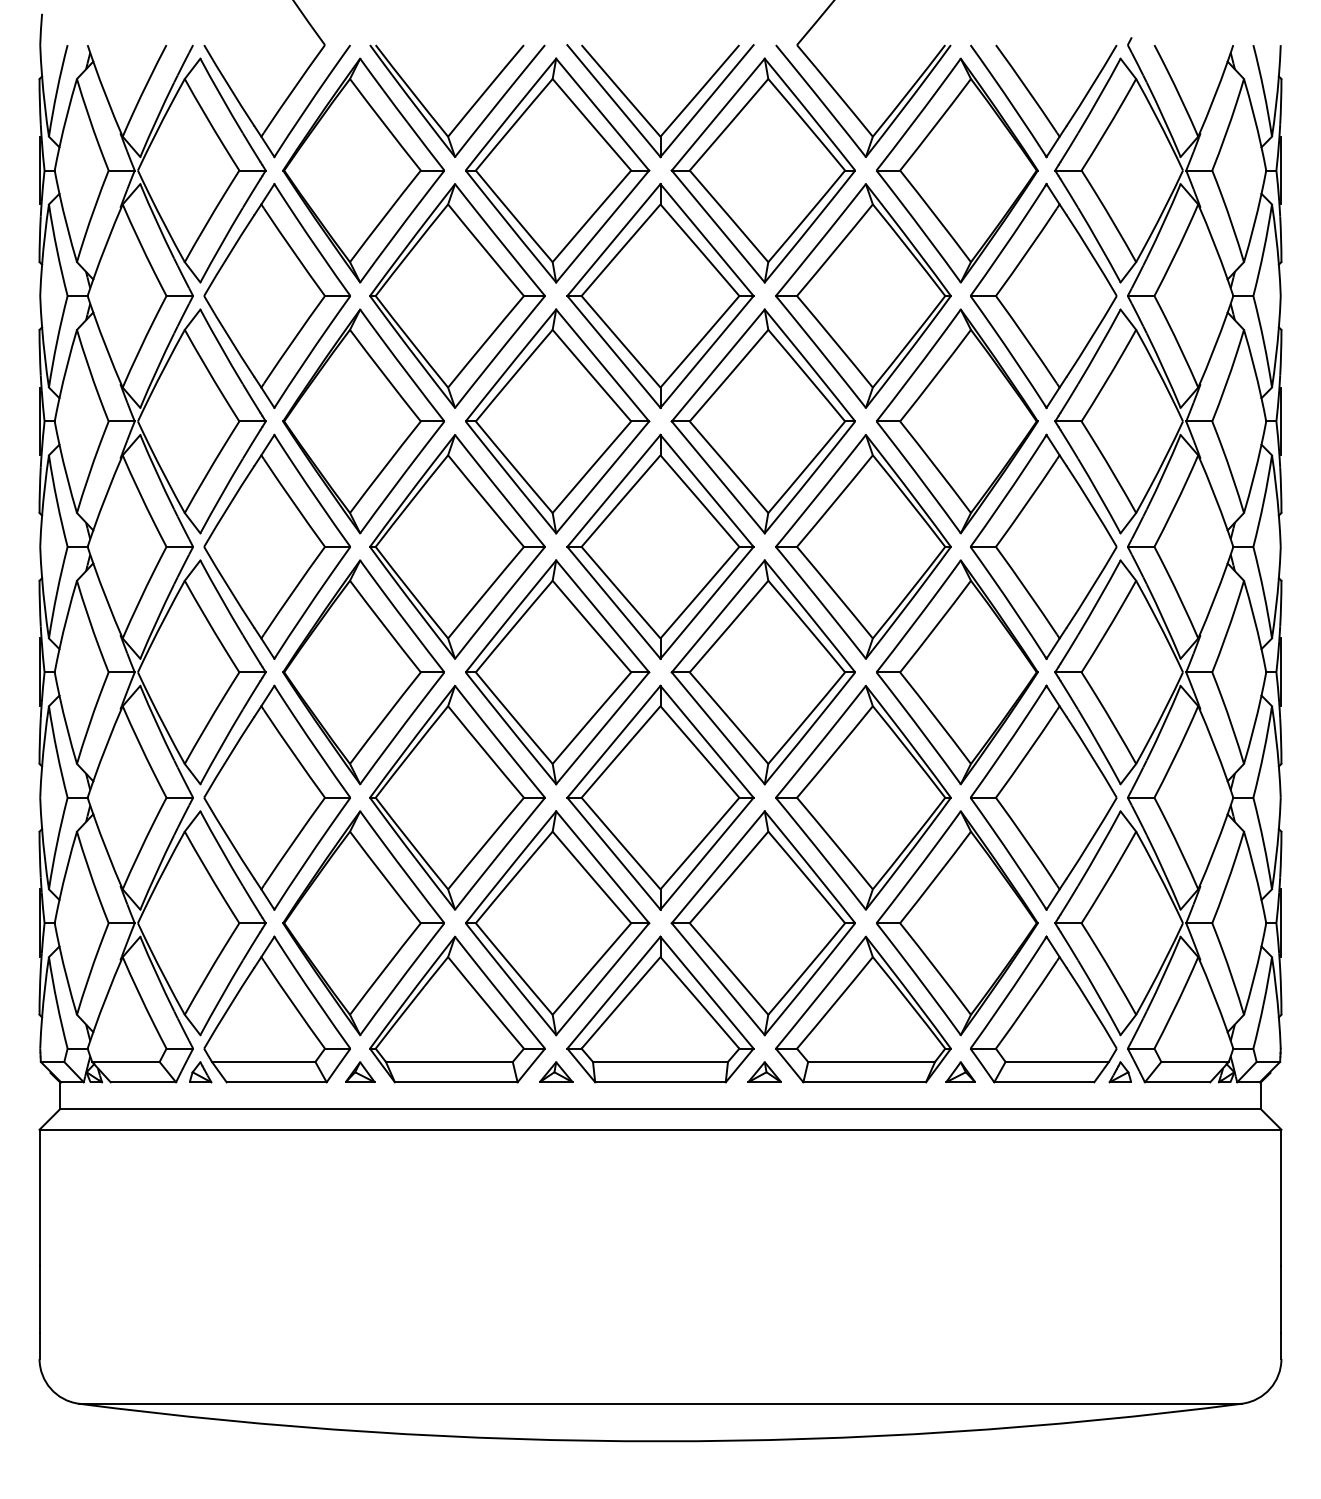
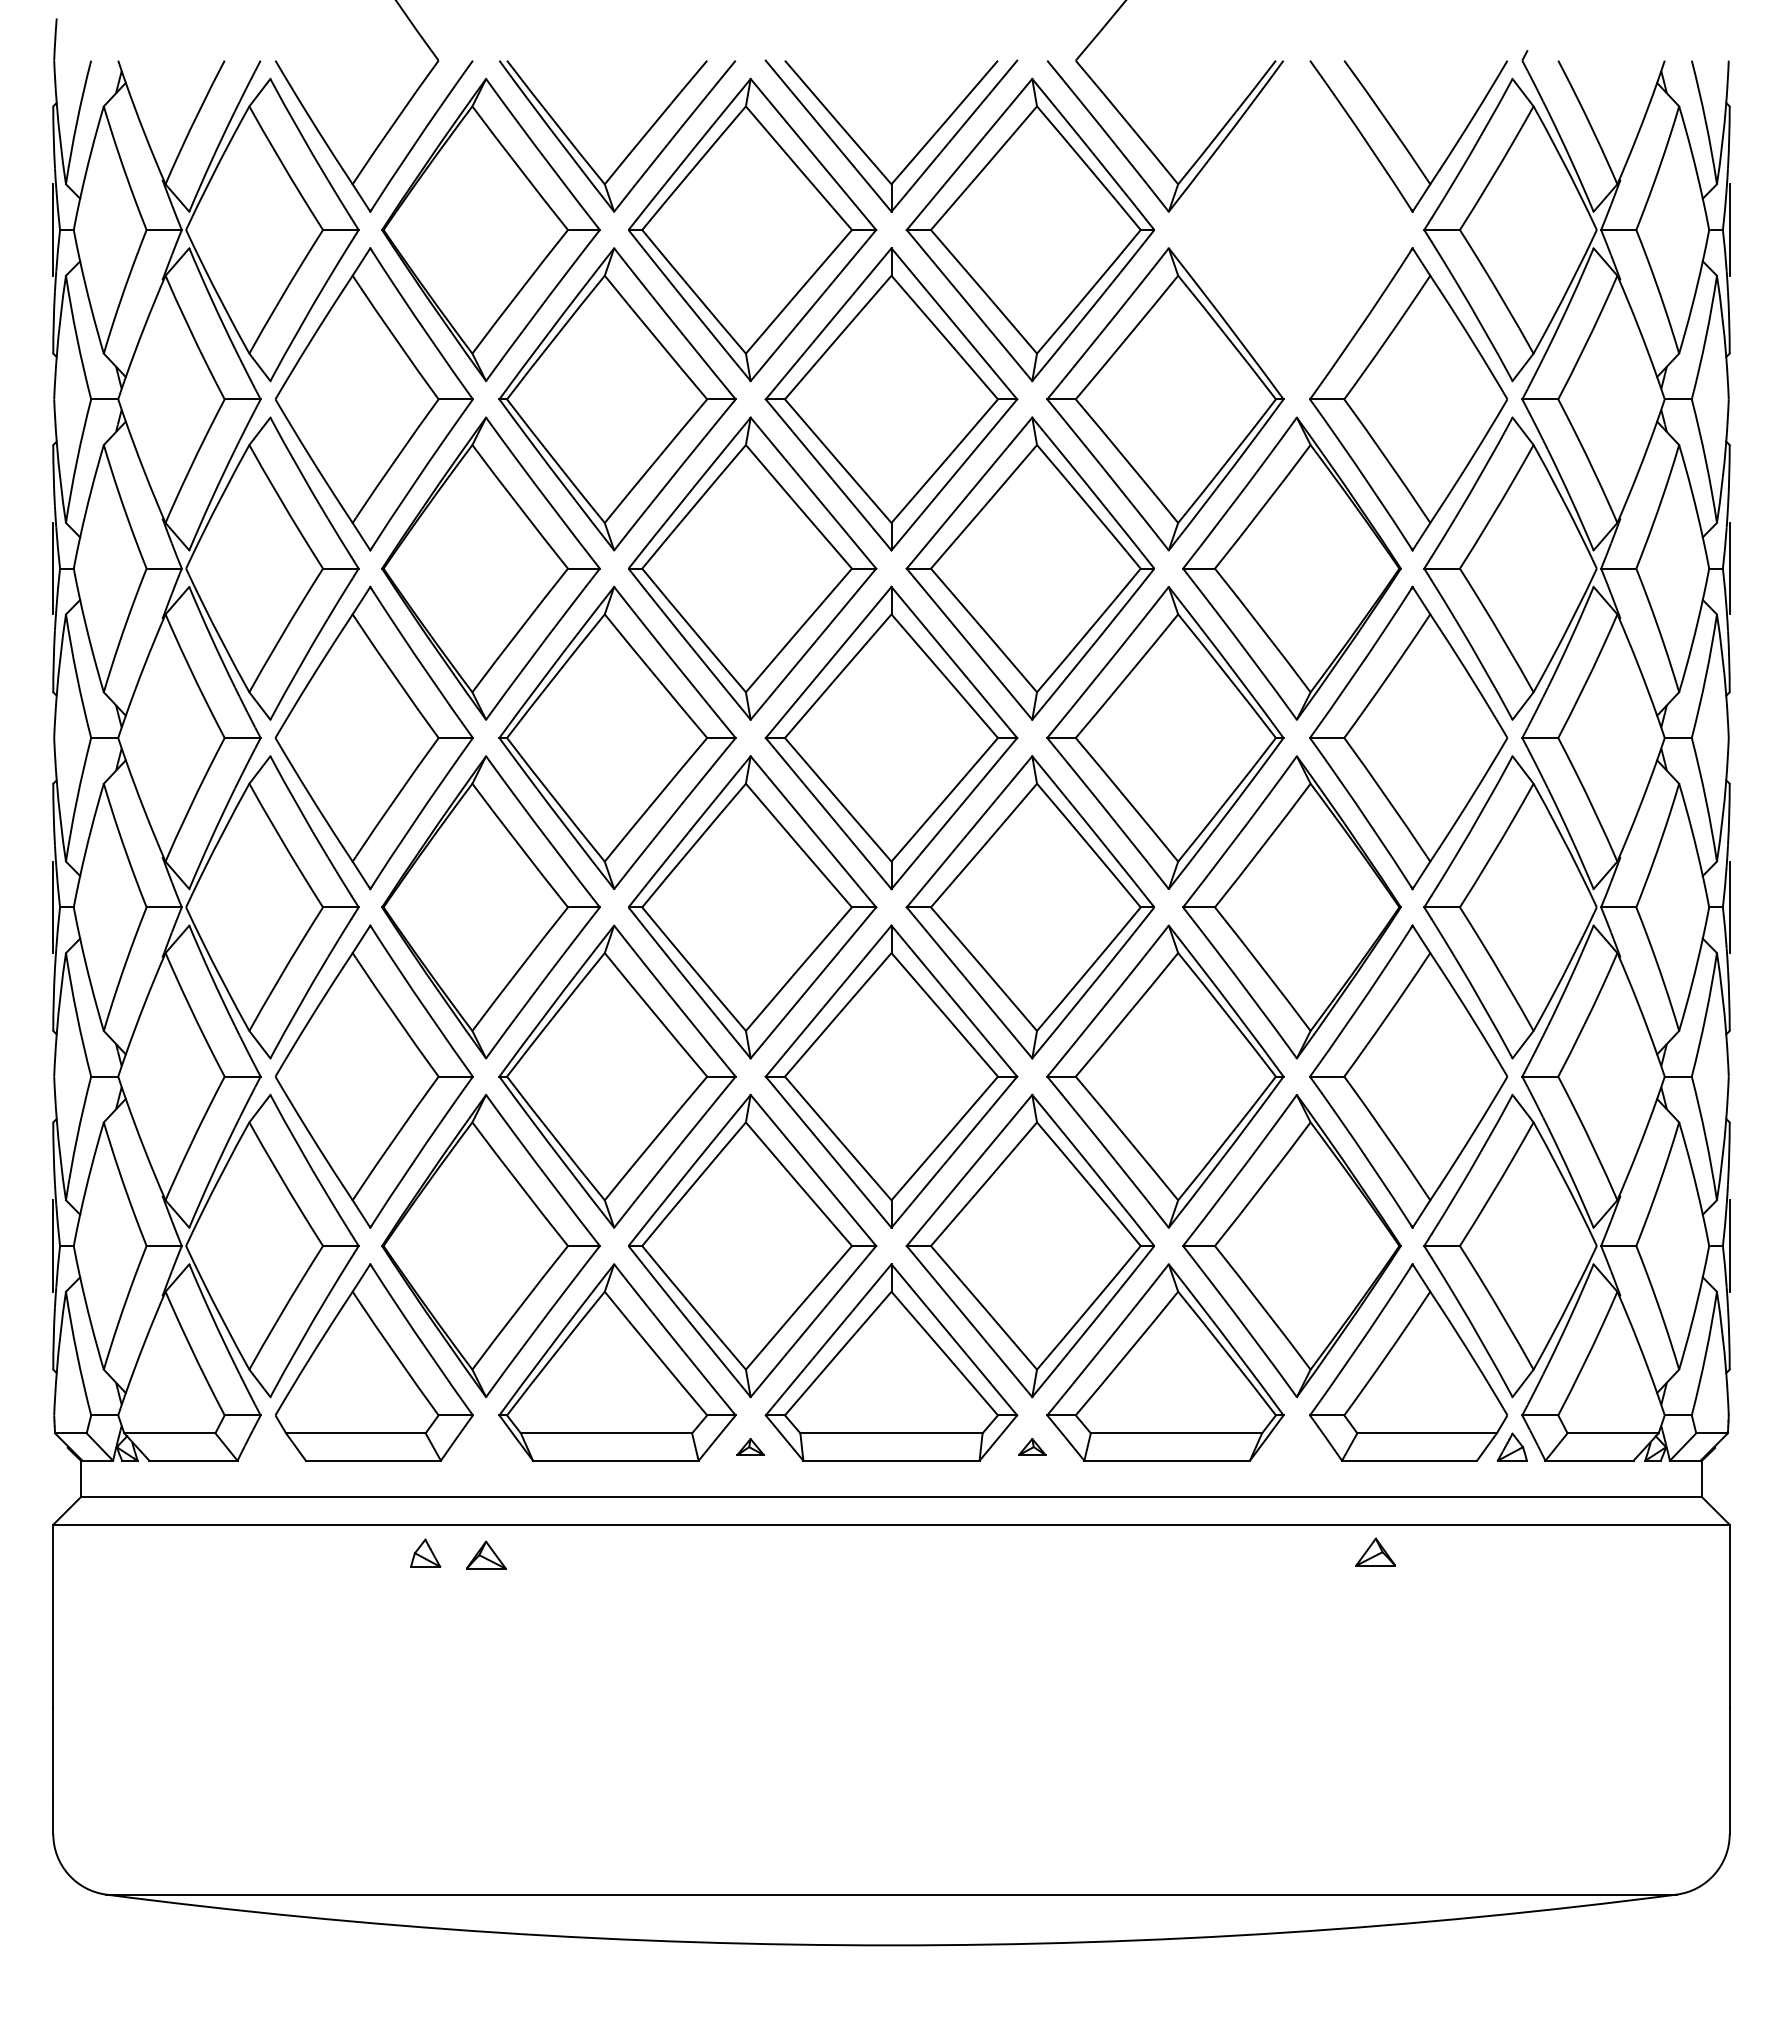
part: (956, 170) -> (1291, 230), removed
part: (200, 1071) -> (425, 1552), moved
part: (360, 1071) -> (486, 1554), moved
part: (556, 1071) -> (750, 1446), size x0.6
part: (764, 1071) -> (1032, 1446), size x0.6
part: (960, 1071) -> (1375, 1551), moved

